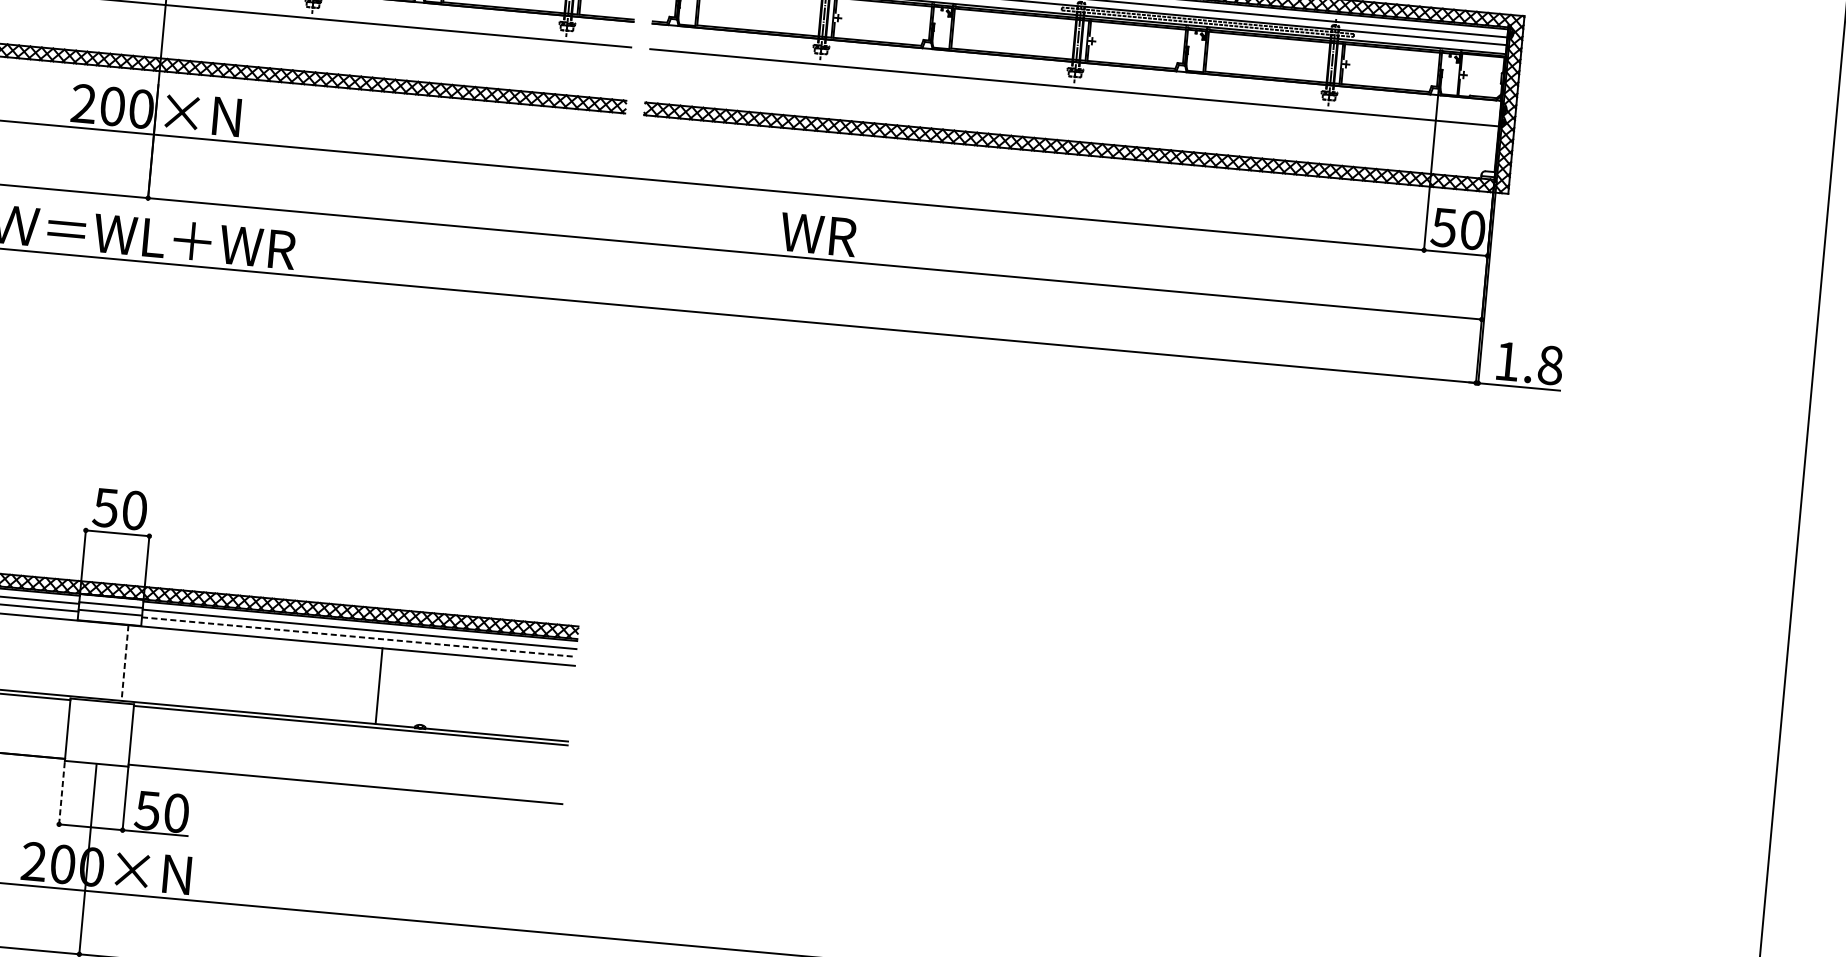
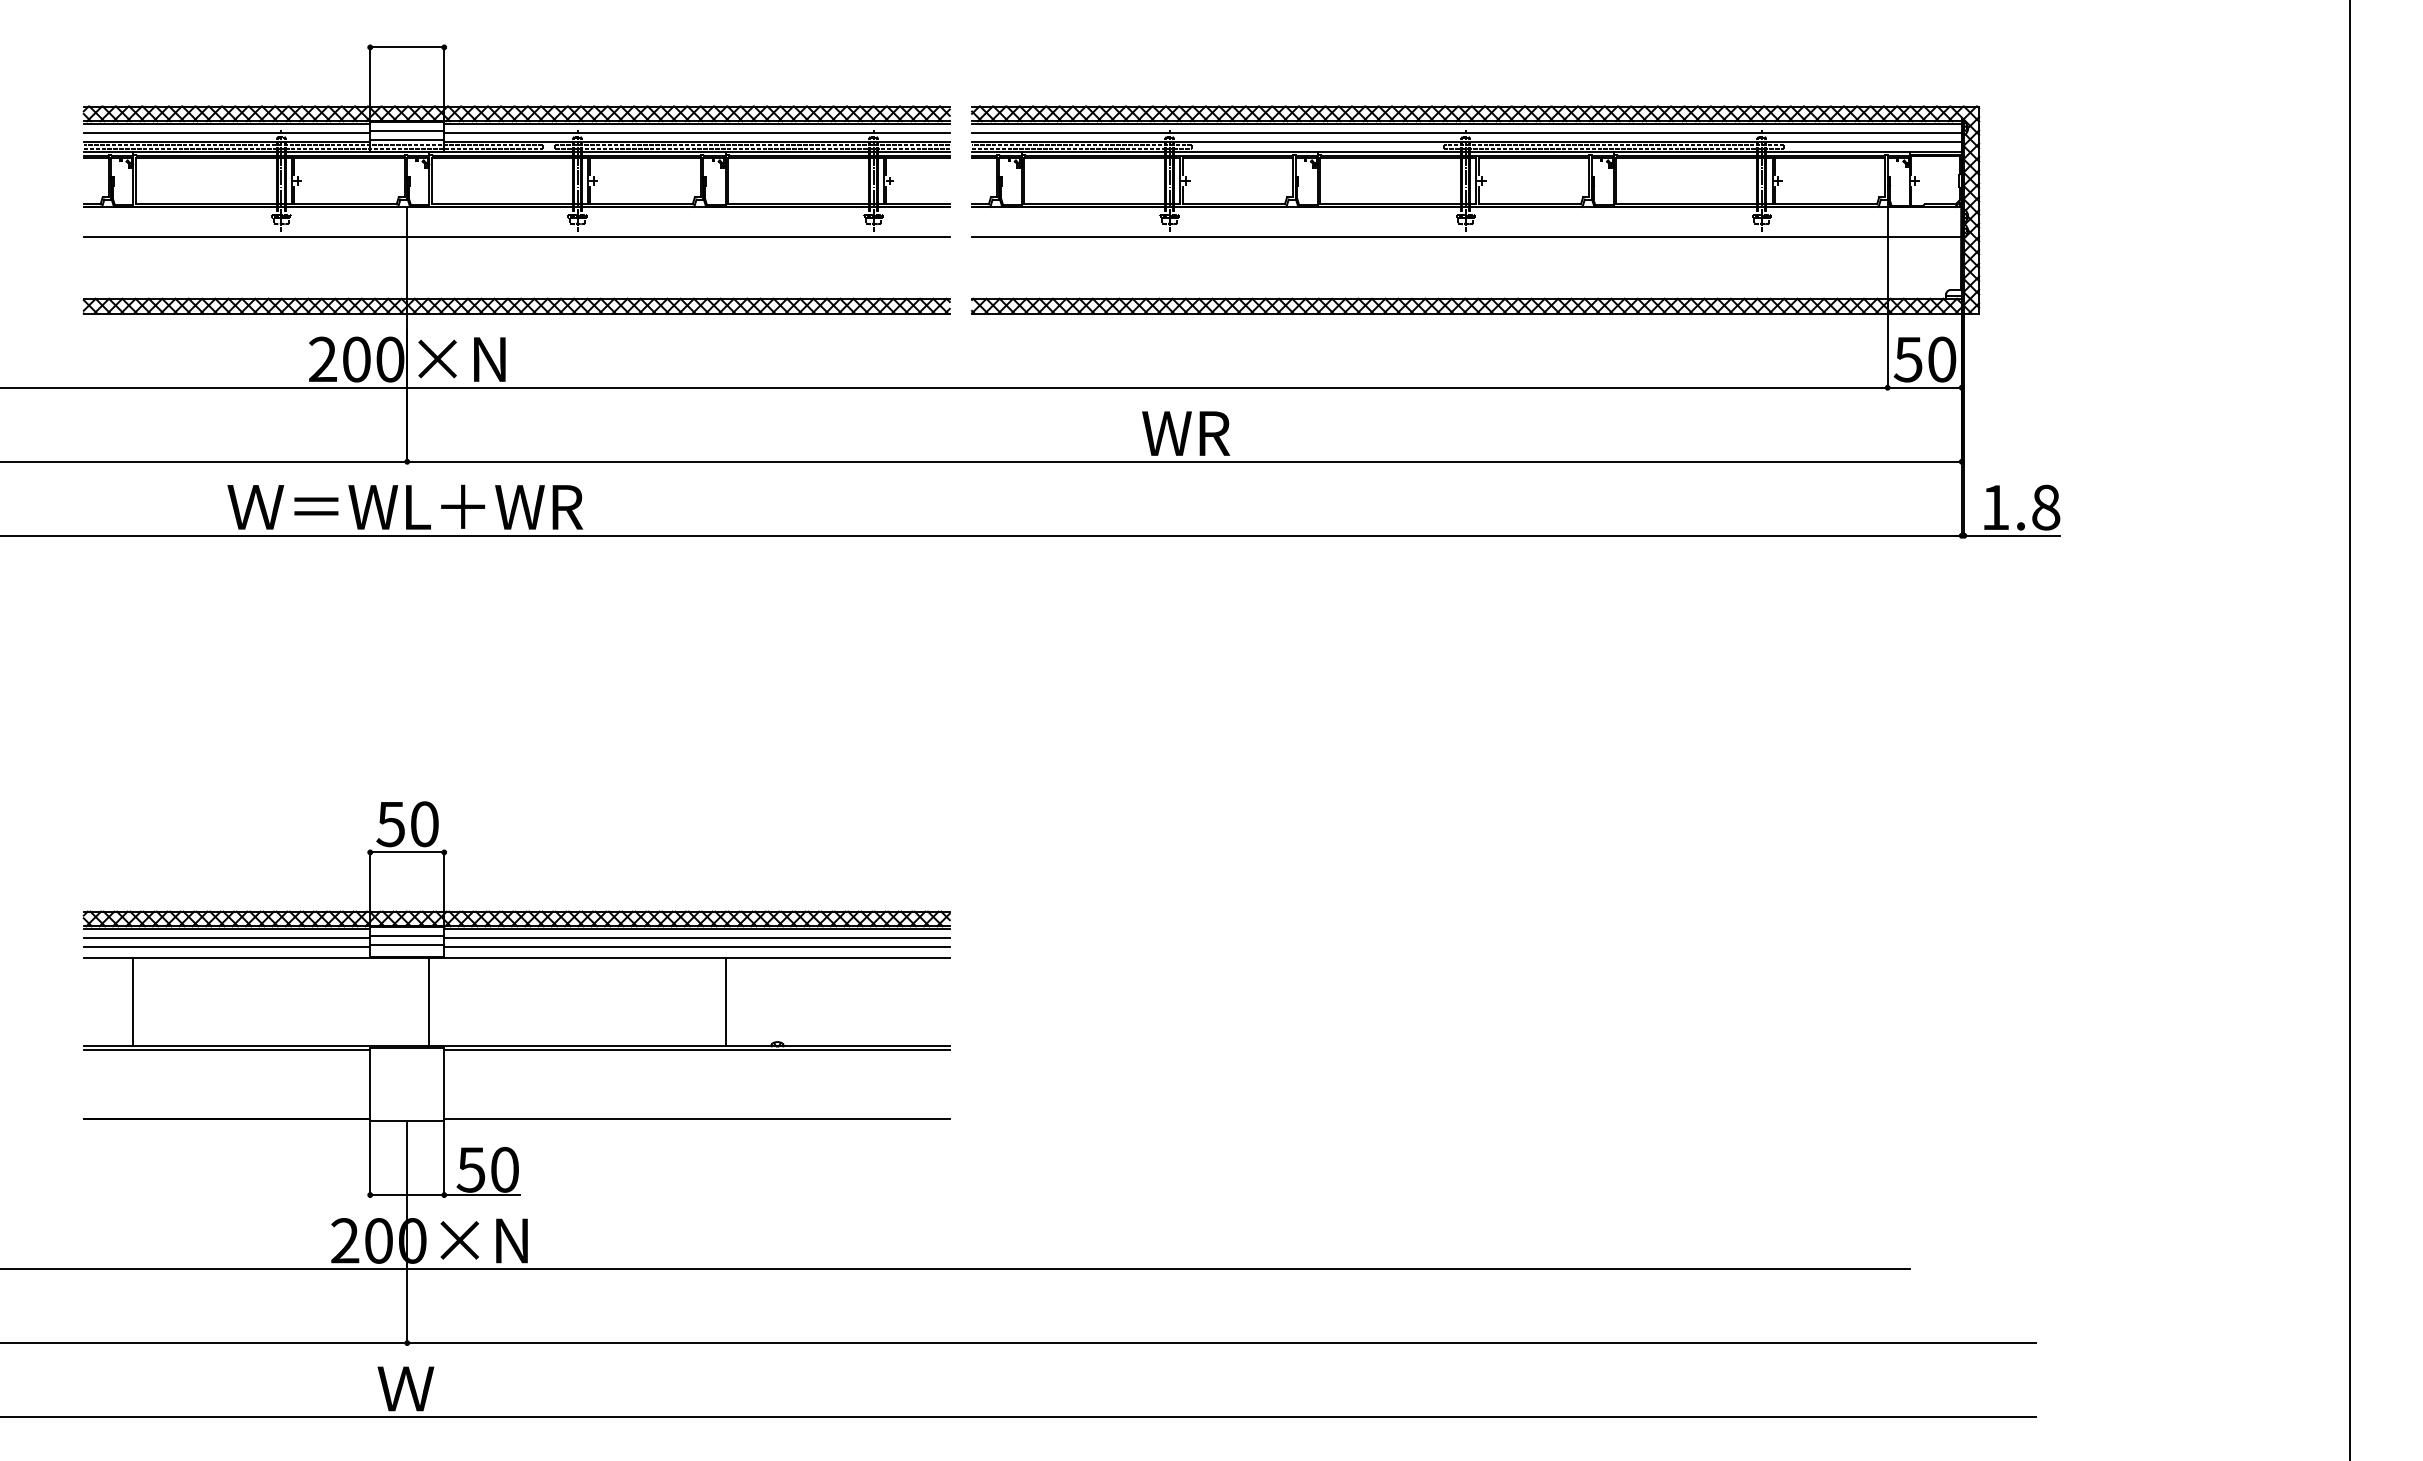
line: (359, 637) -> (697, 947), dashed -> solid
line: (125, 663) -> (429, 1002), dashed -> solid
line: (62, 794) -> (370, 1160), dashed -> solid

